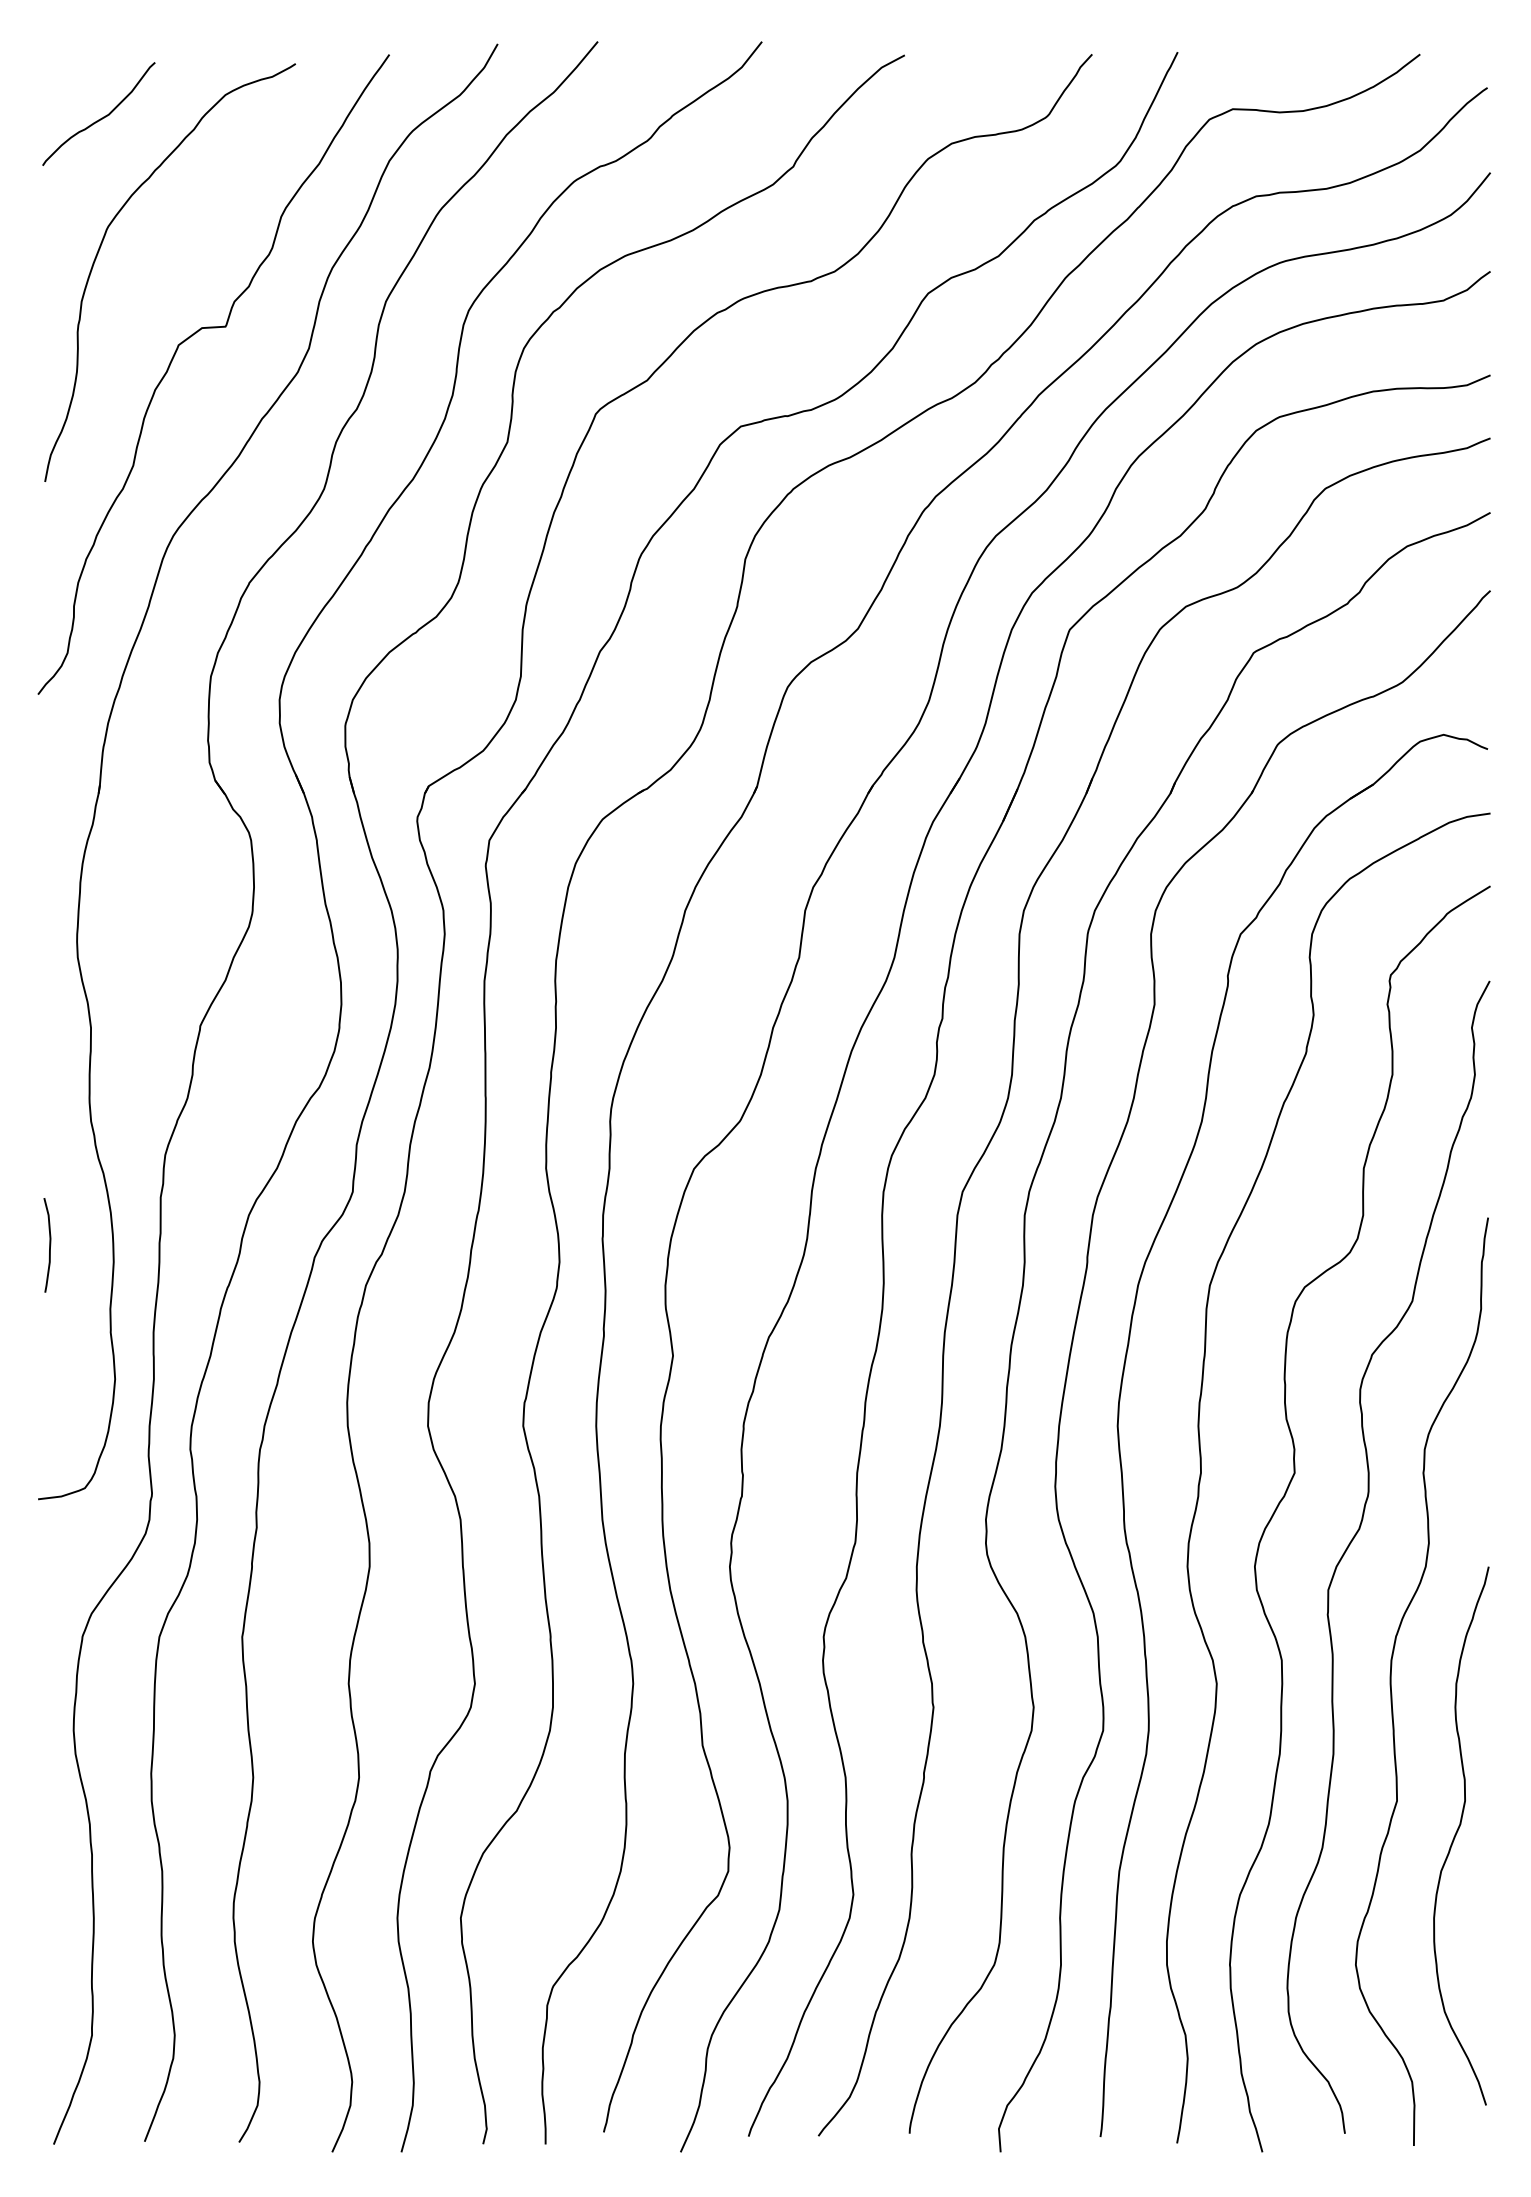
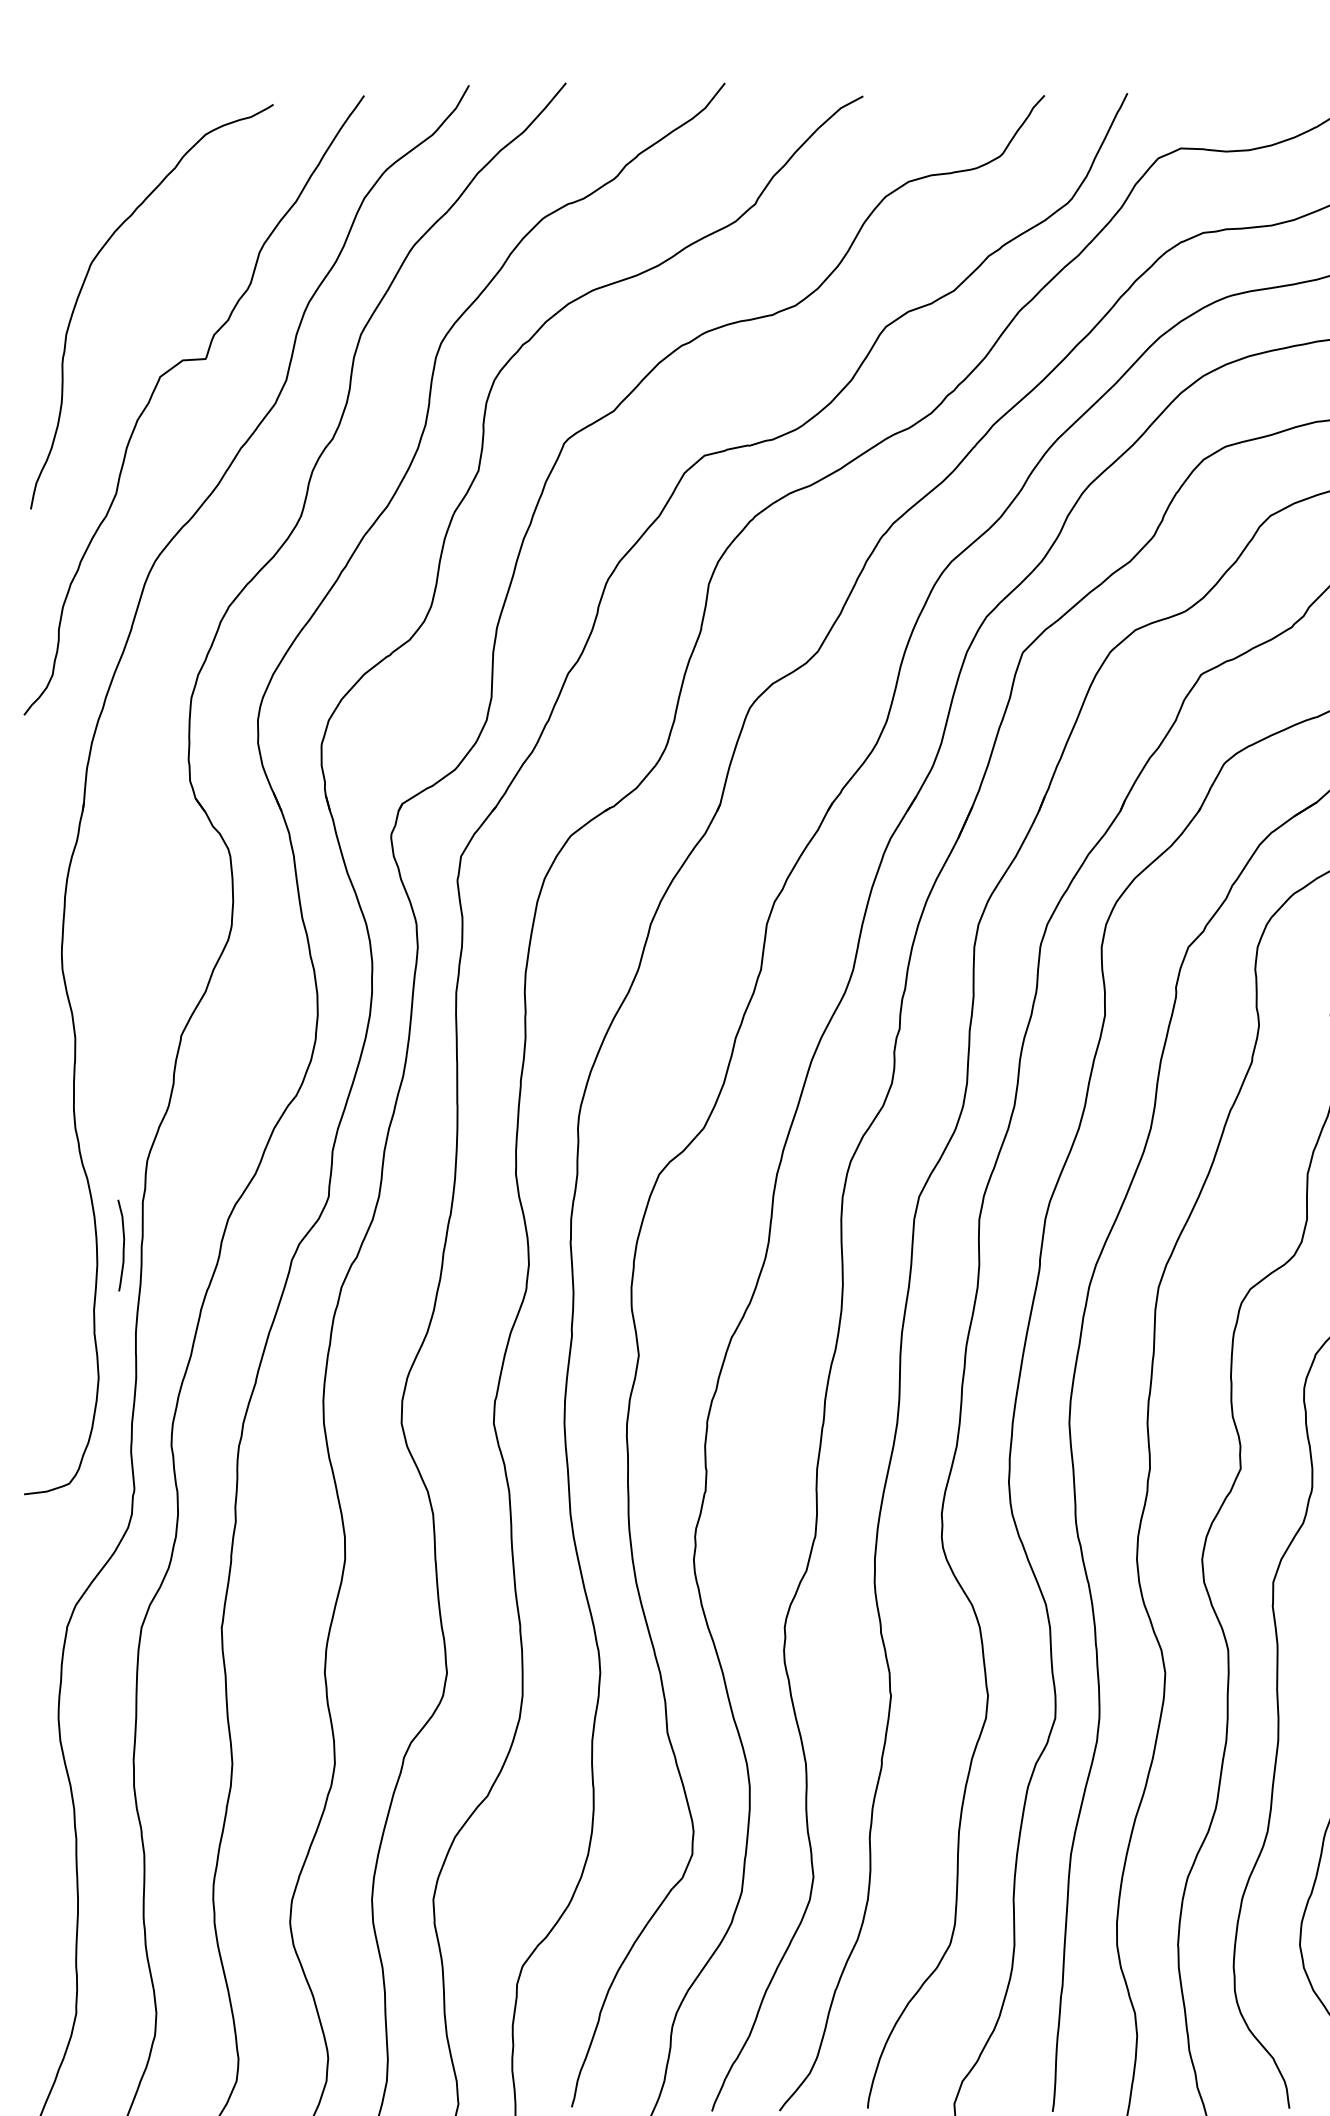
curve: (101, 117) -> (85, 156), removed
curve: (49, 1245) -> (123, 1245), moved

